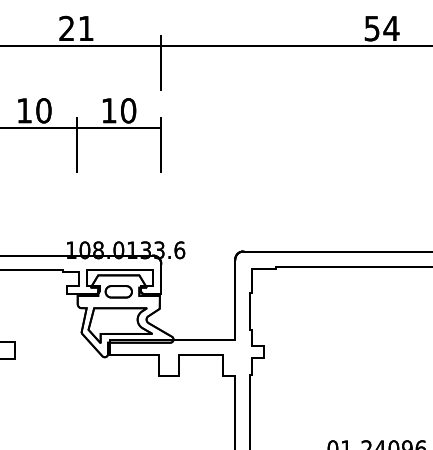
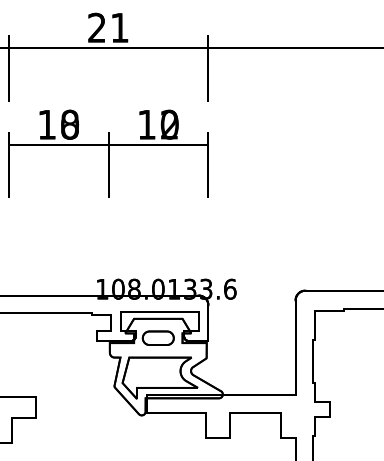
text: (43, 110) -> (69, 124), 10 -> 18
text: (128, 110) -> (169, 124), 10 -> 12

